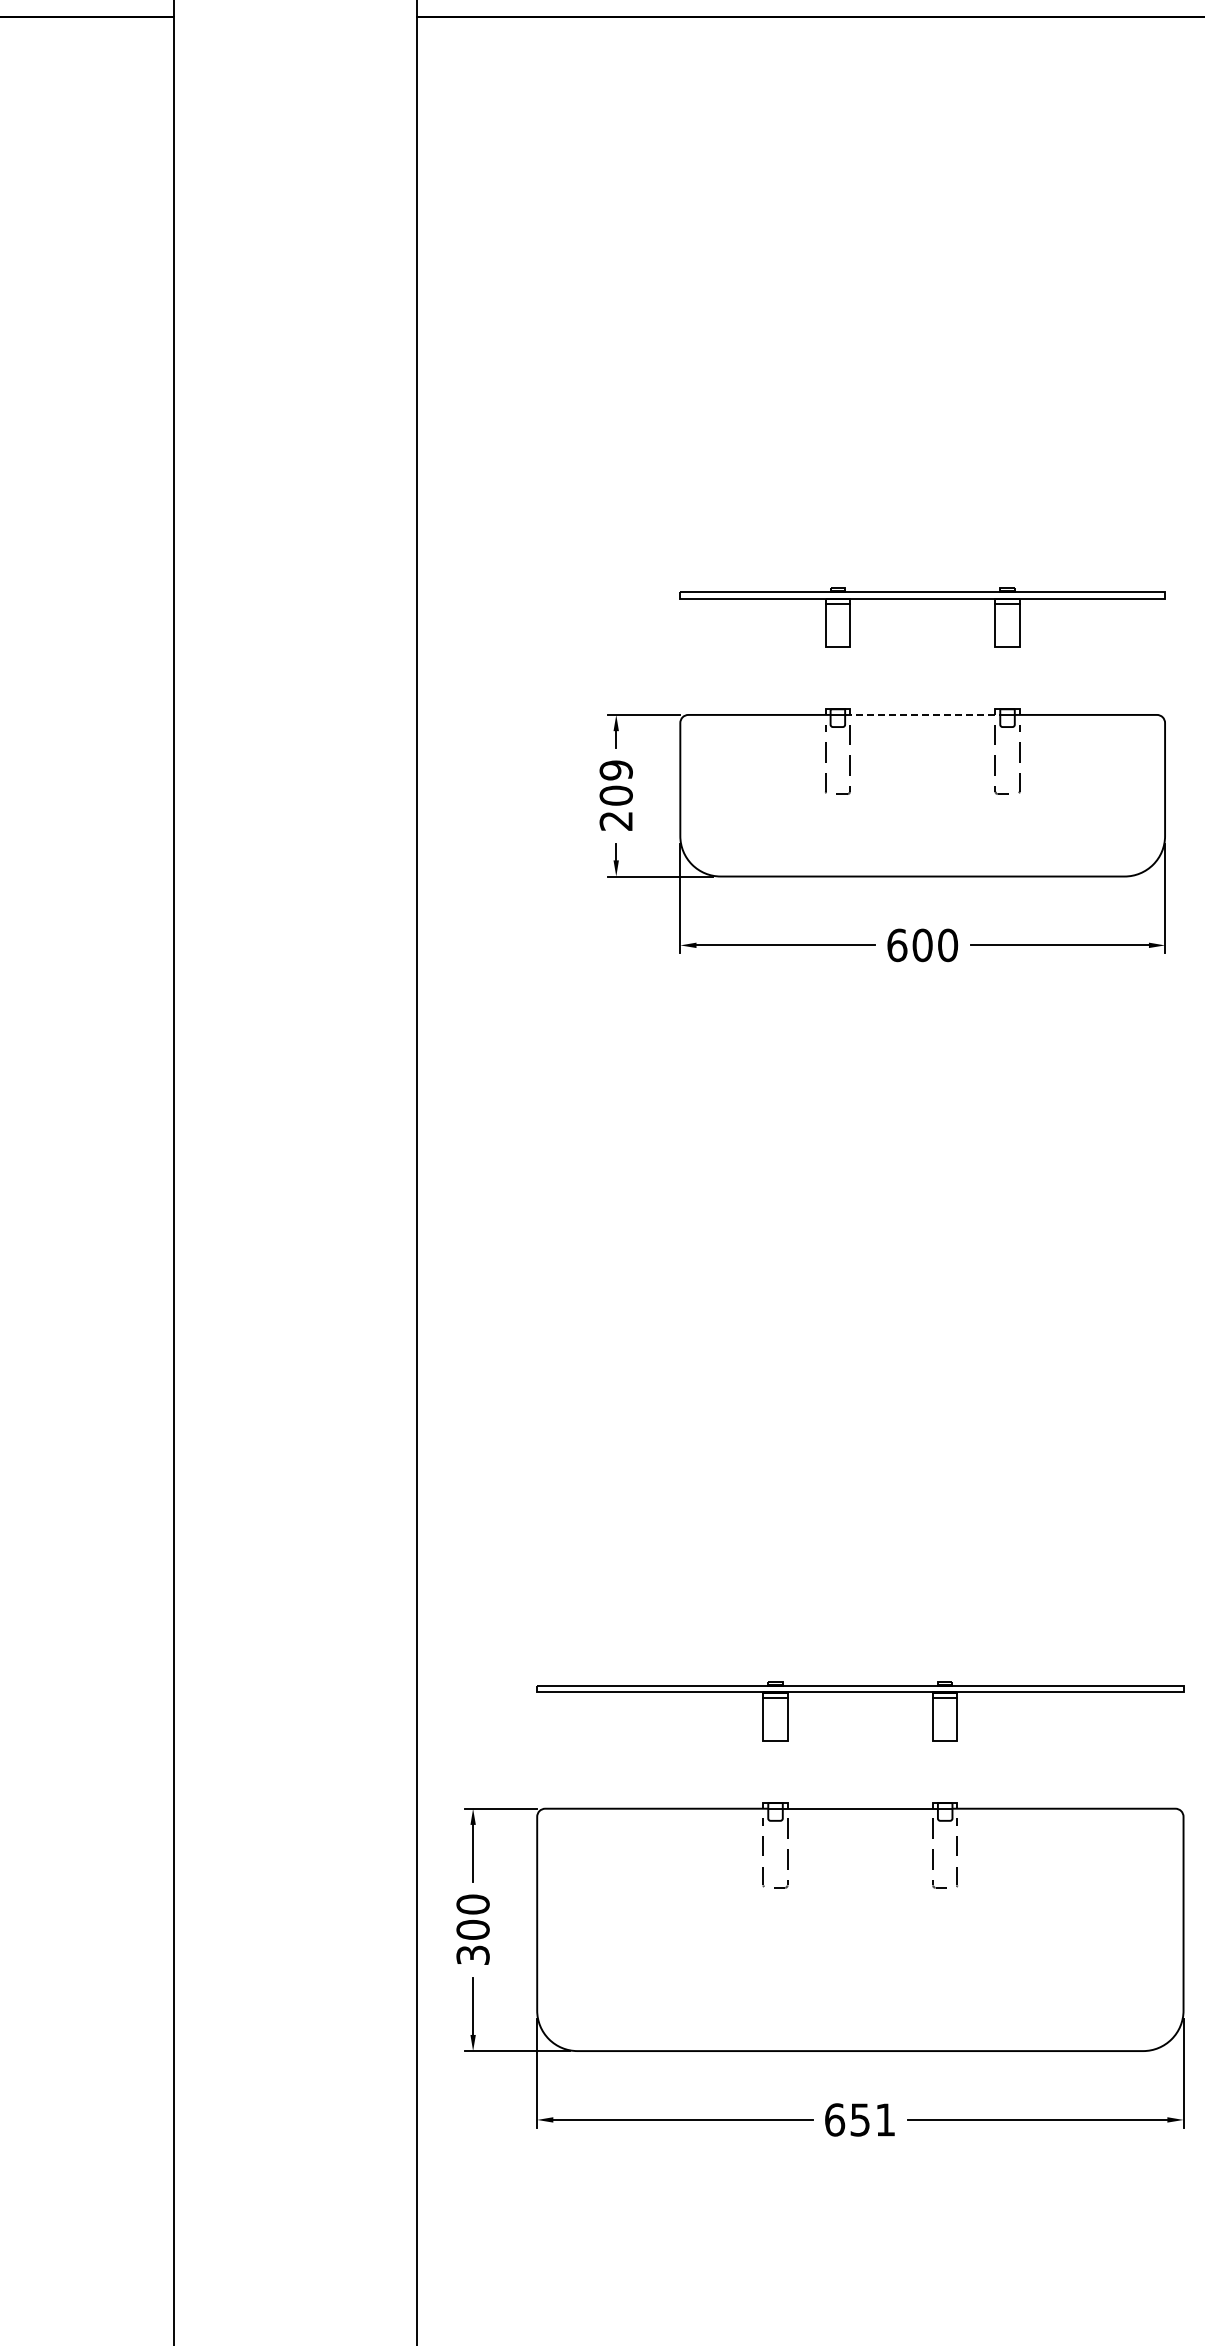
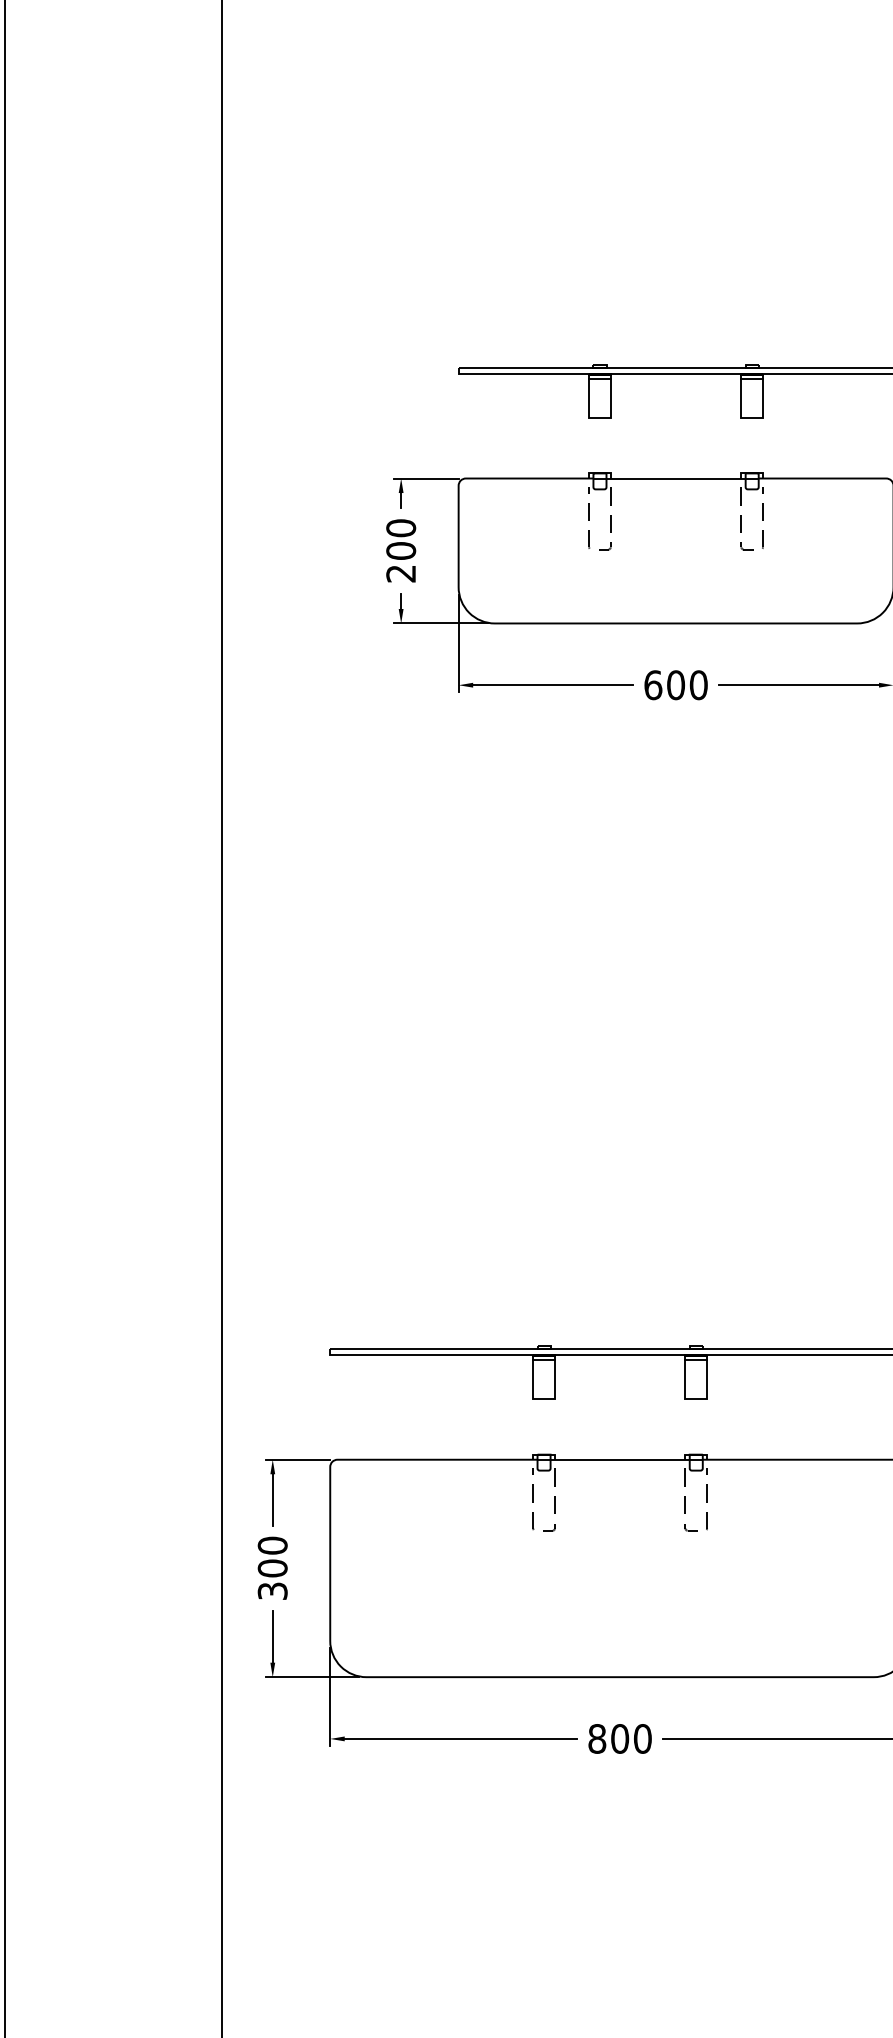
line: (922, 714) -> (675, 478), dashed -> solid
text: (615, 770) -> (400, 528), 209 -> 200
text: (860, 2119) -> (620, 1738), 651 -> 800

